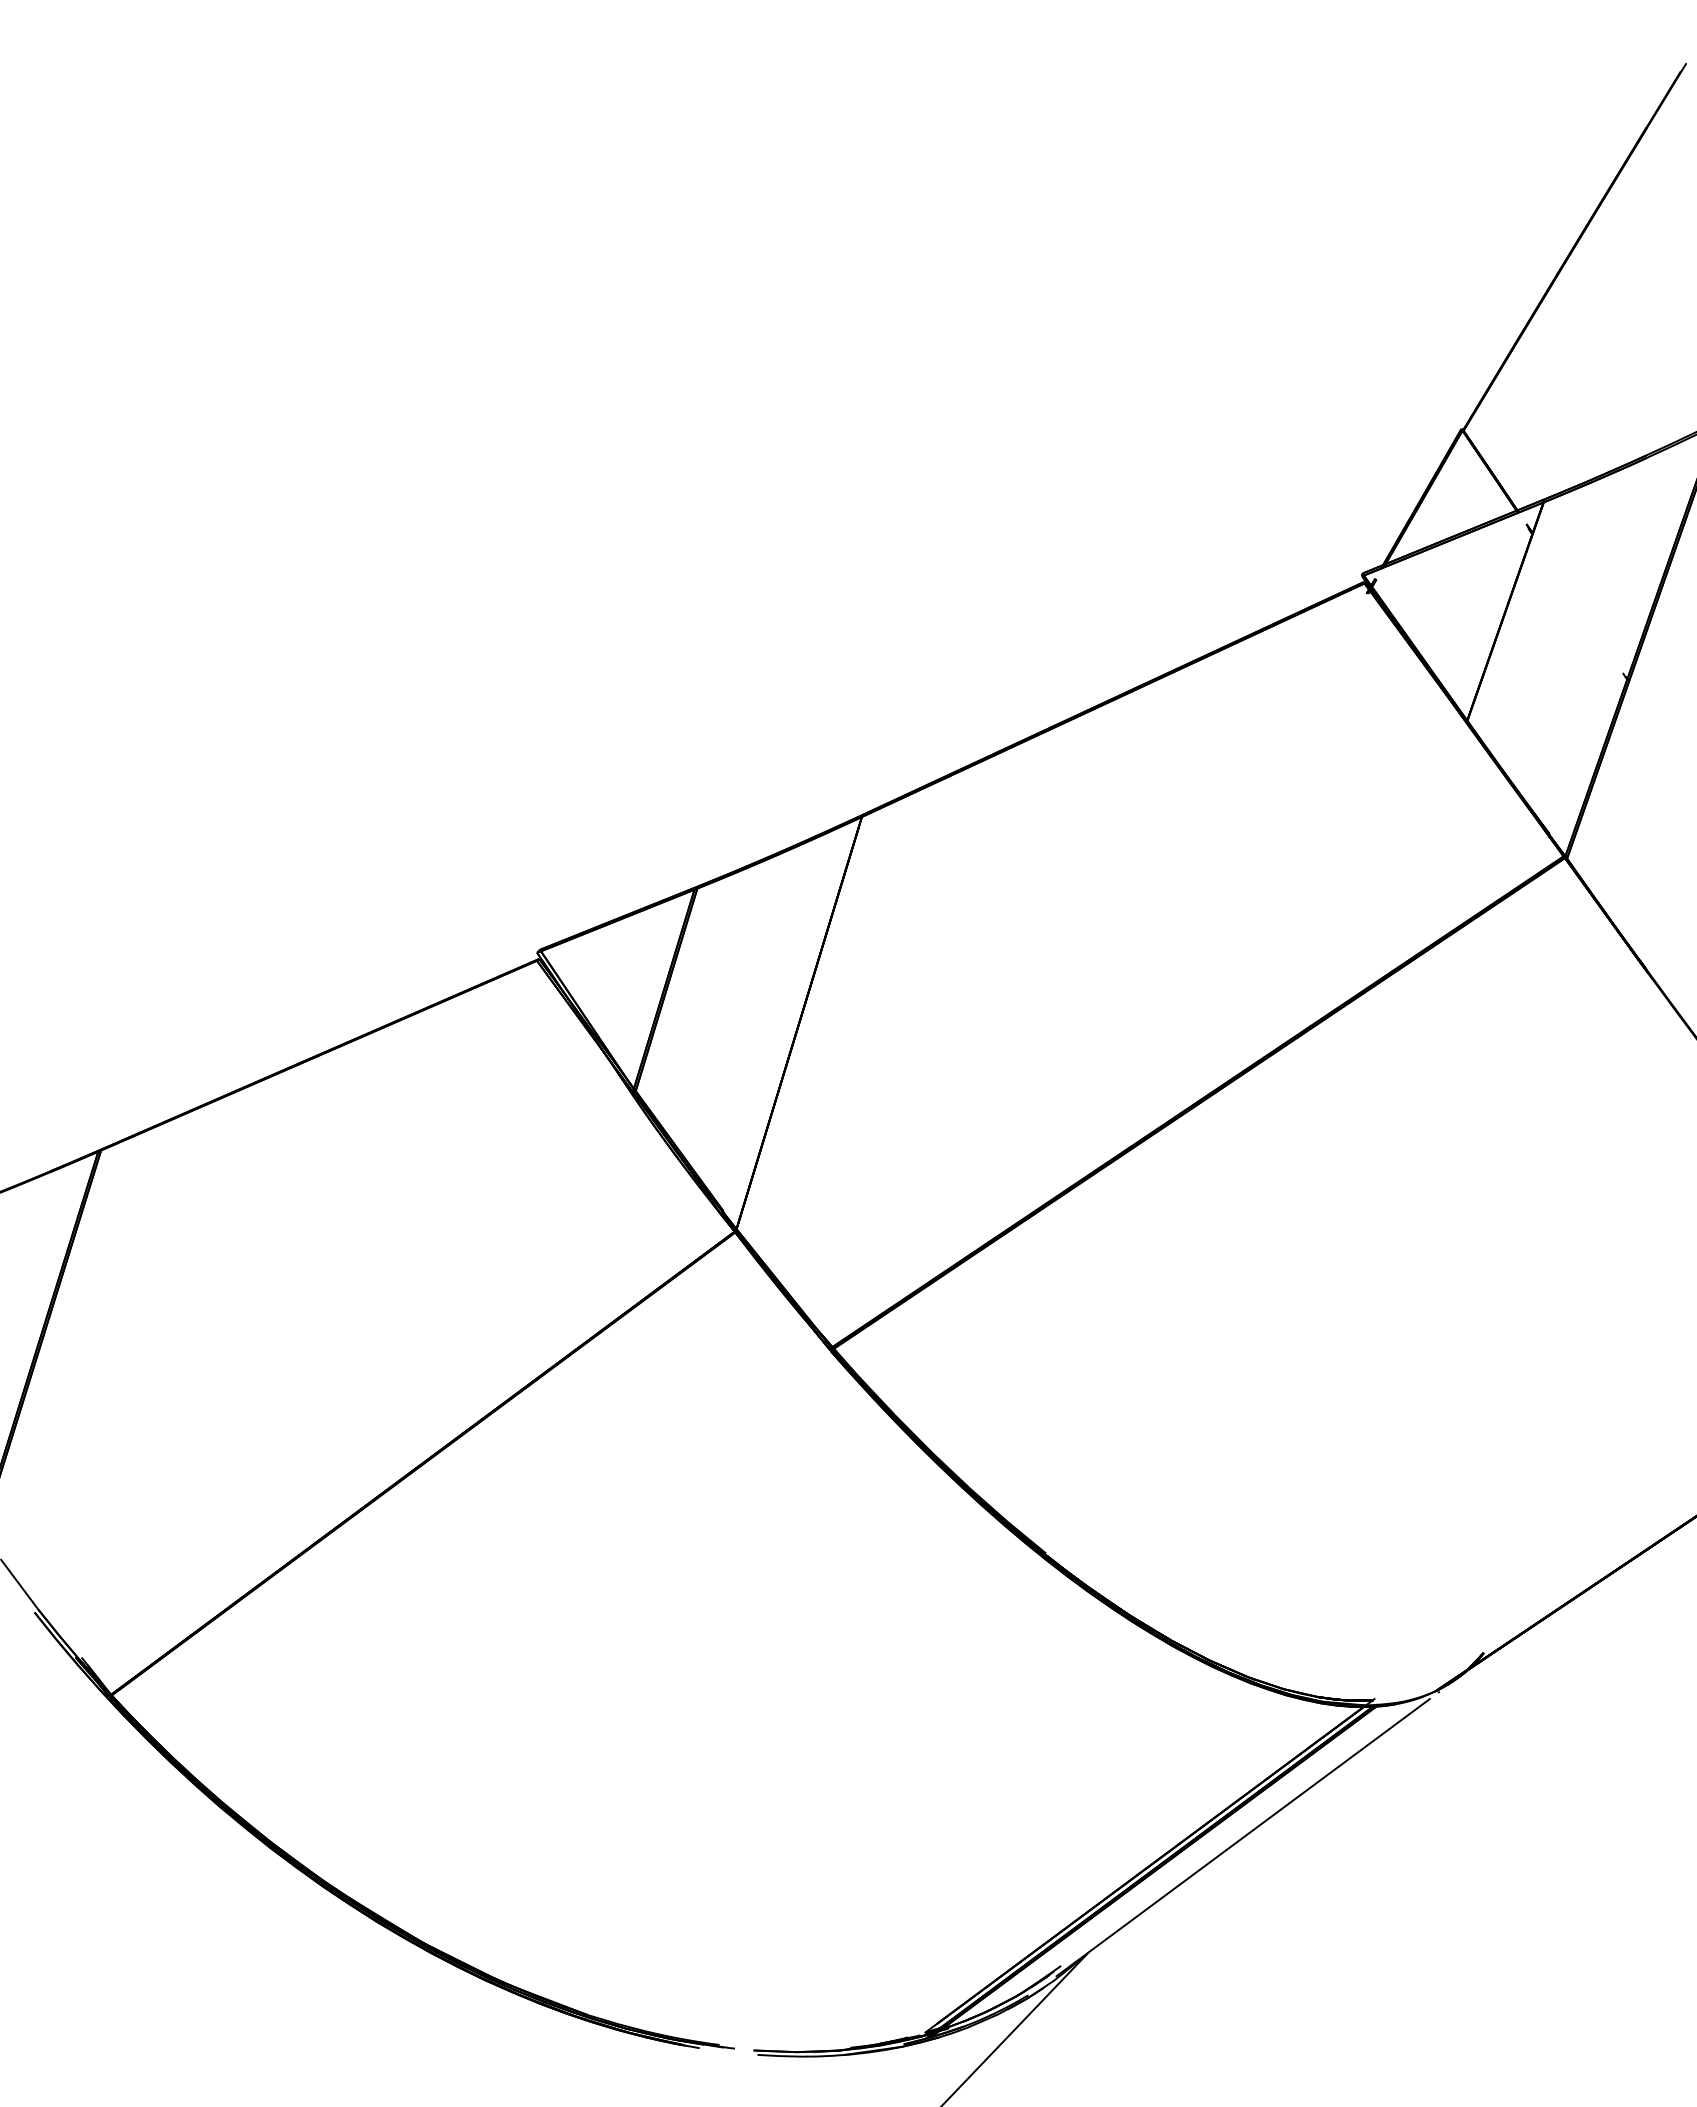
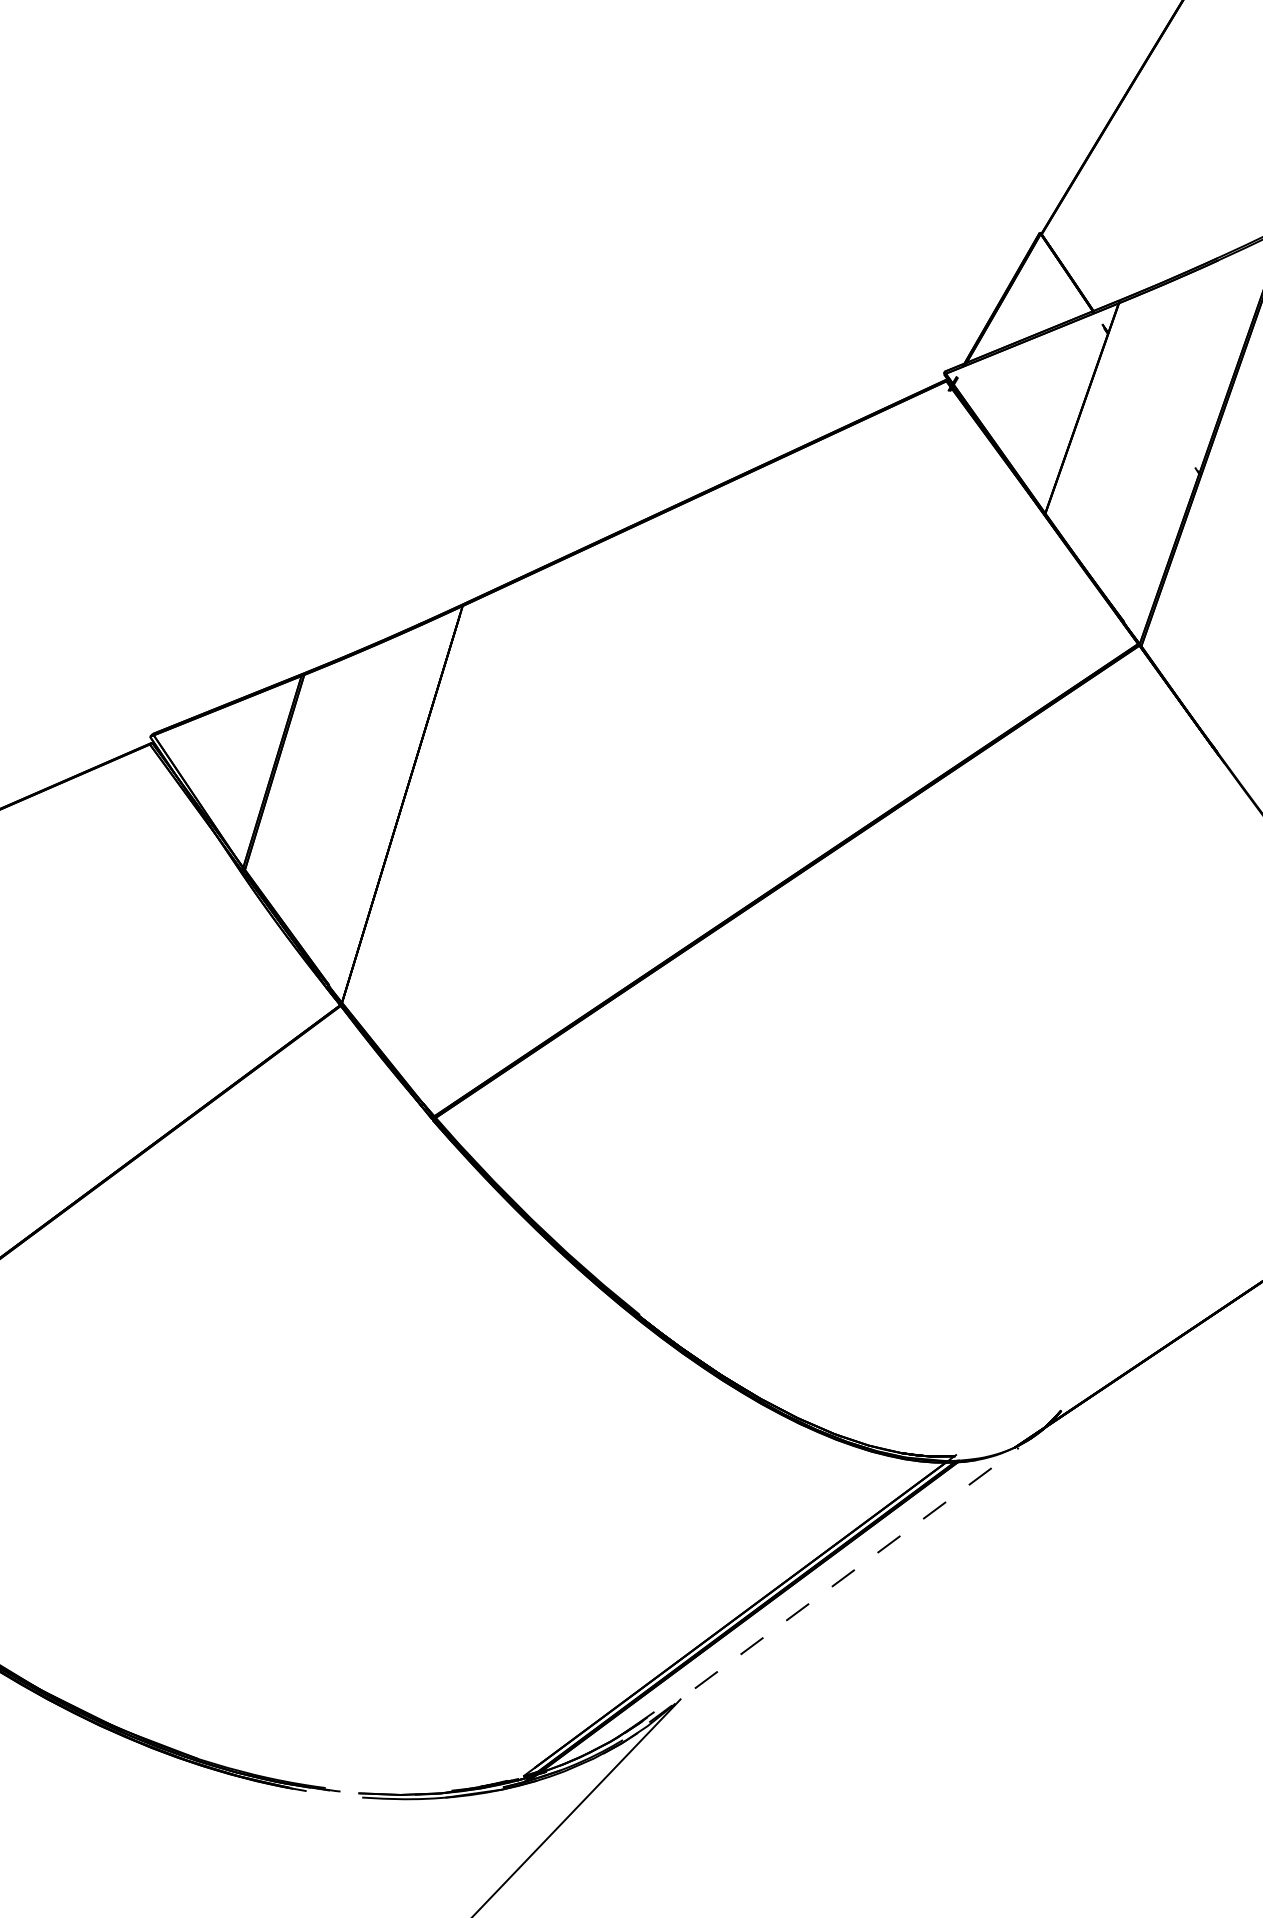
line: (1243, 1837) -> (829, 1588), solid -> dashed

